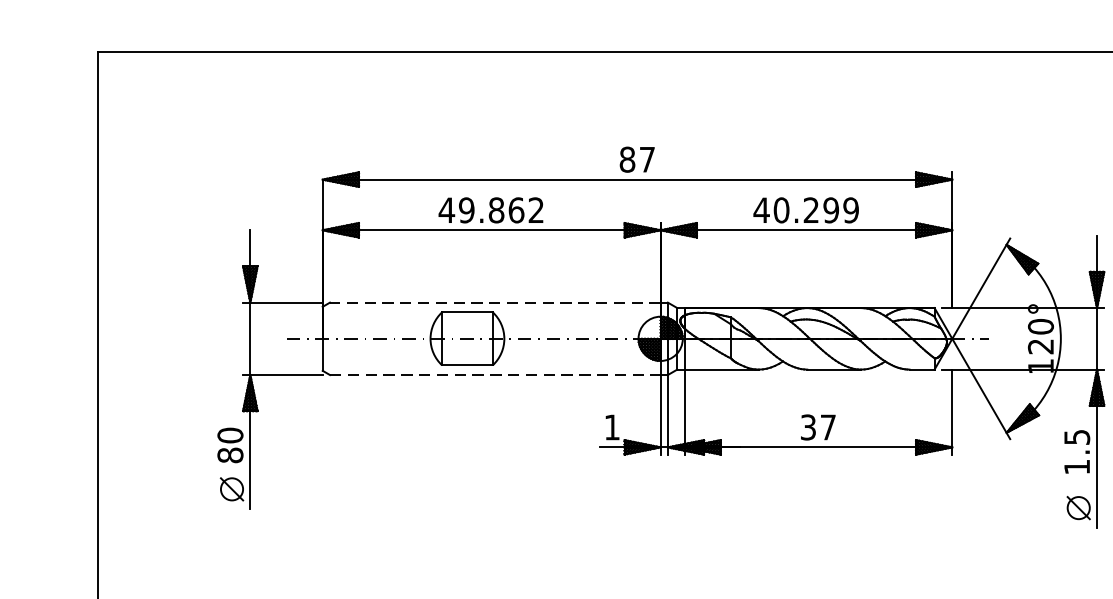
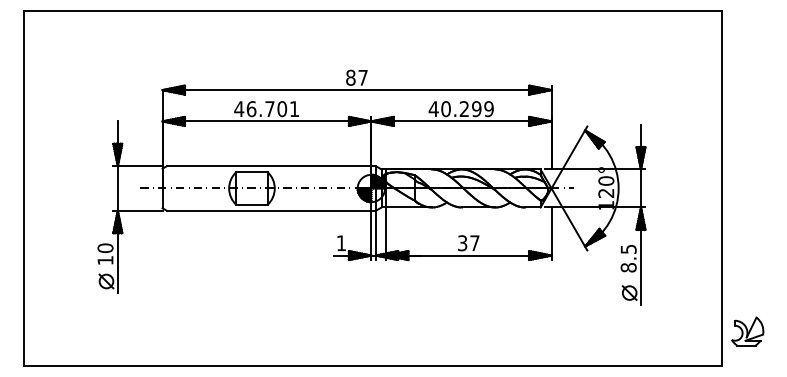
text: (500, 210) -> (272, 109), 49.862 -> 46.701
line: (494, 303) -> (268, 166), dashed -> solid
line: (495, 374) -> (269, 210), dashed -> solid
text: (230, 455) -> (105, 260), 80 -> 10
text: (1076, 466) -> (628, 267), 1.5 -> 8.5

